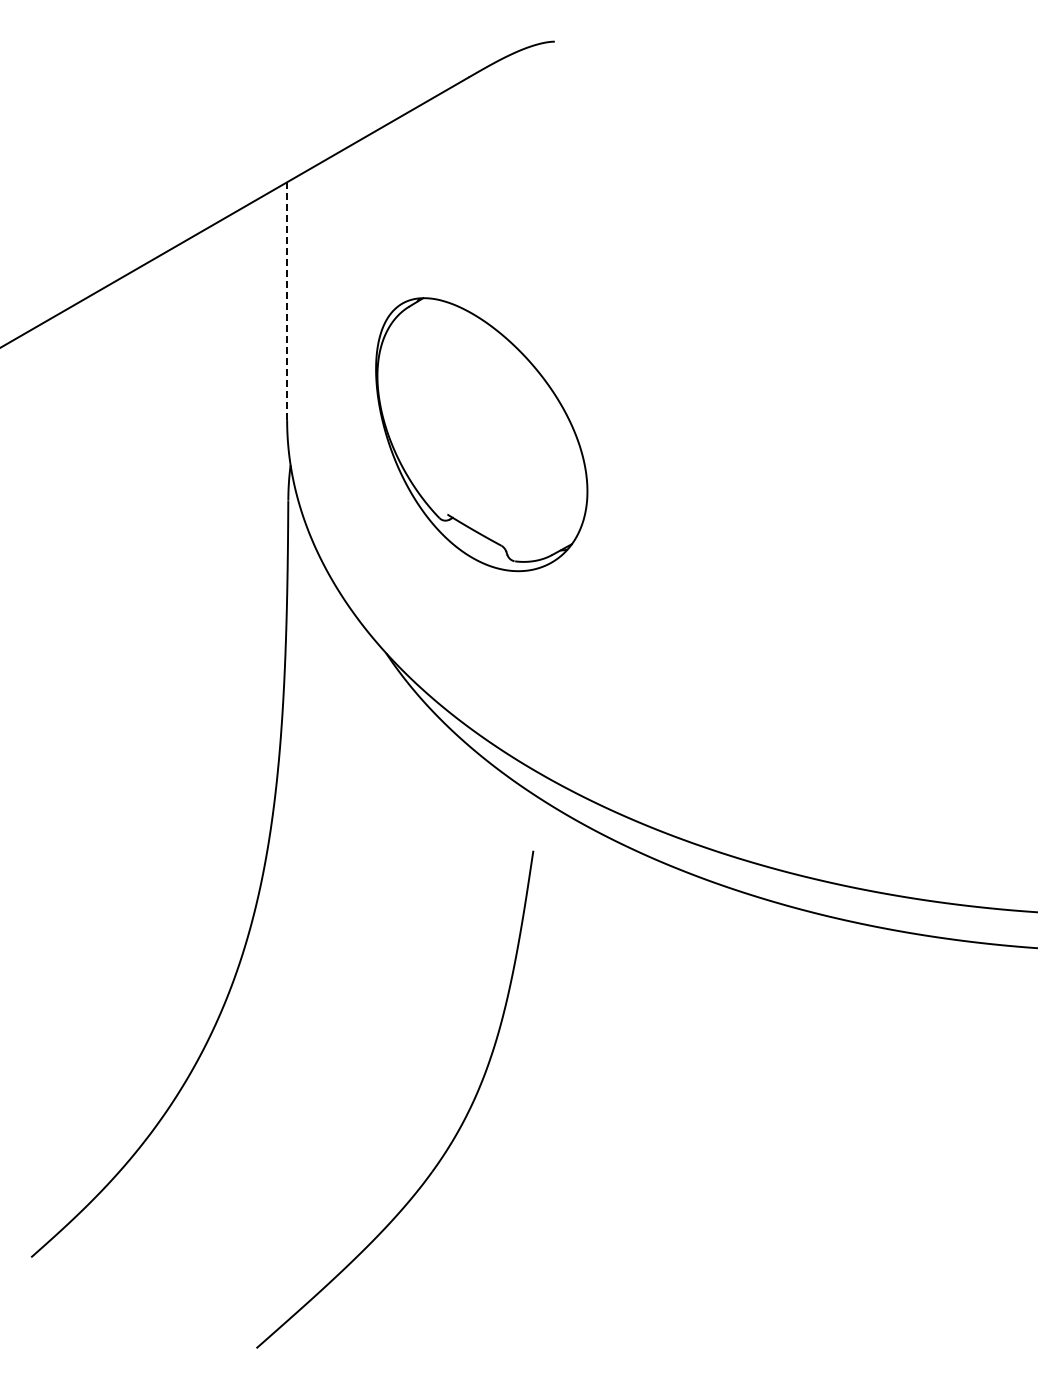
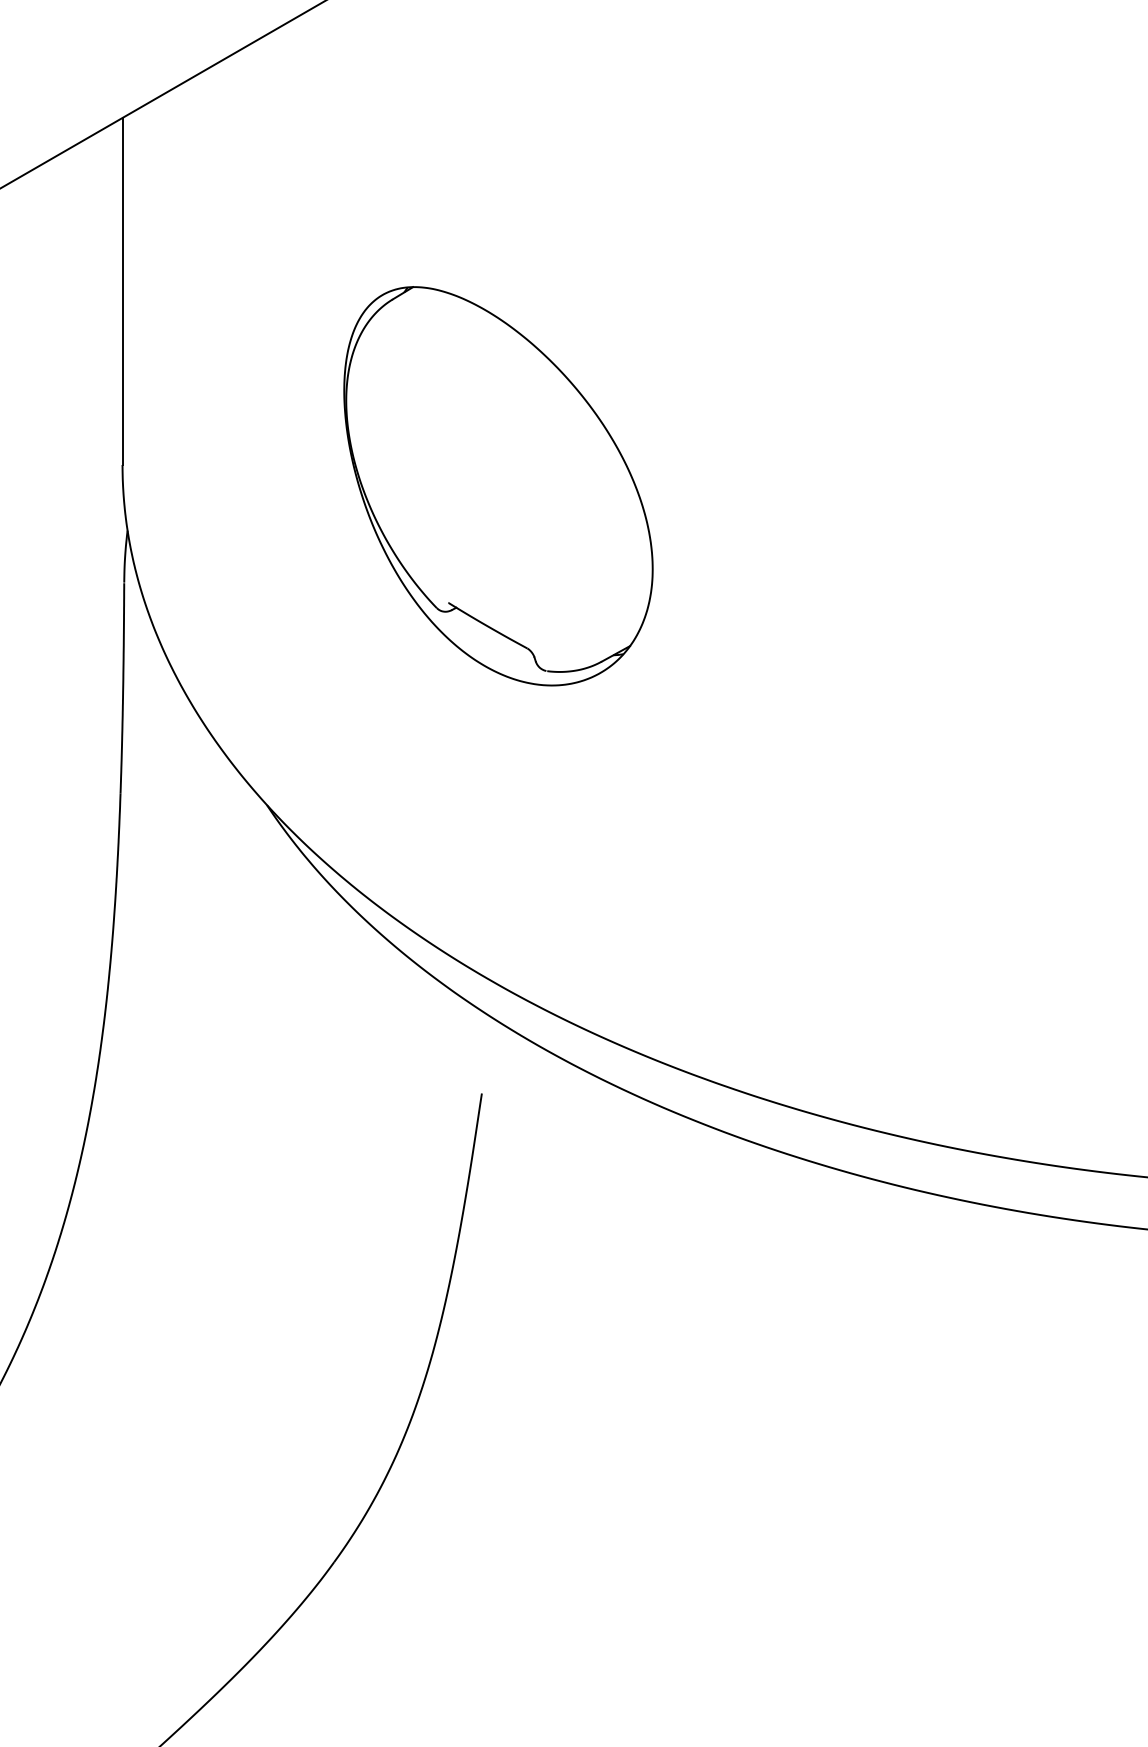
line: (287, 301) -> (123, 291), dashed -> solid
part: (481, 434) -> (498, 486), moved

